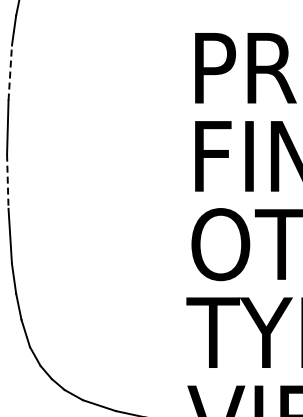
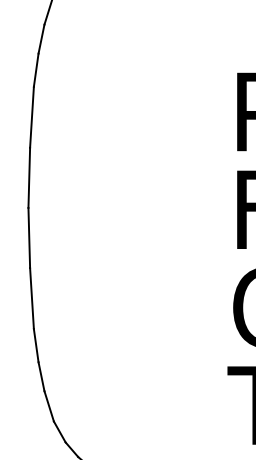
line: (10, 73) -> (32, 117), dashed -> solid
line: (7, 182) -> (28, 238), dashed -> solid

